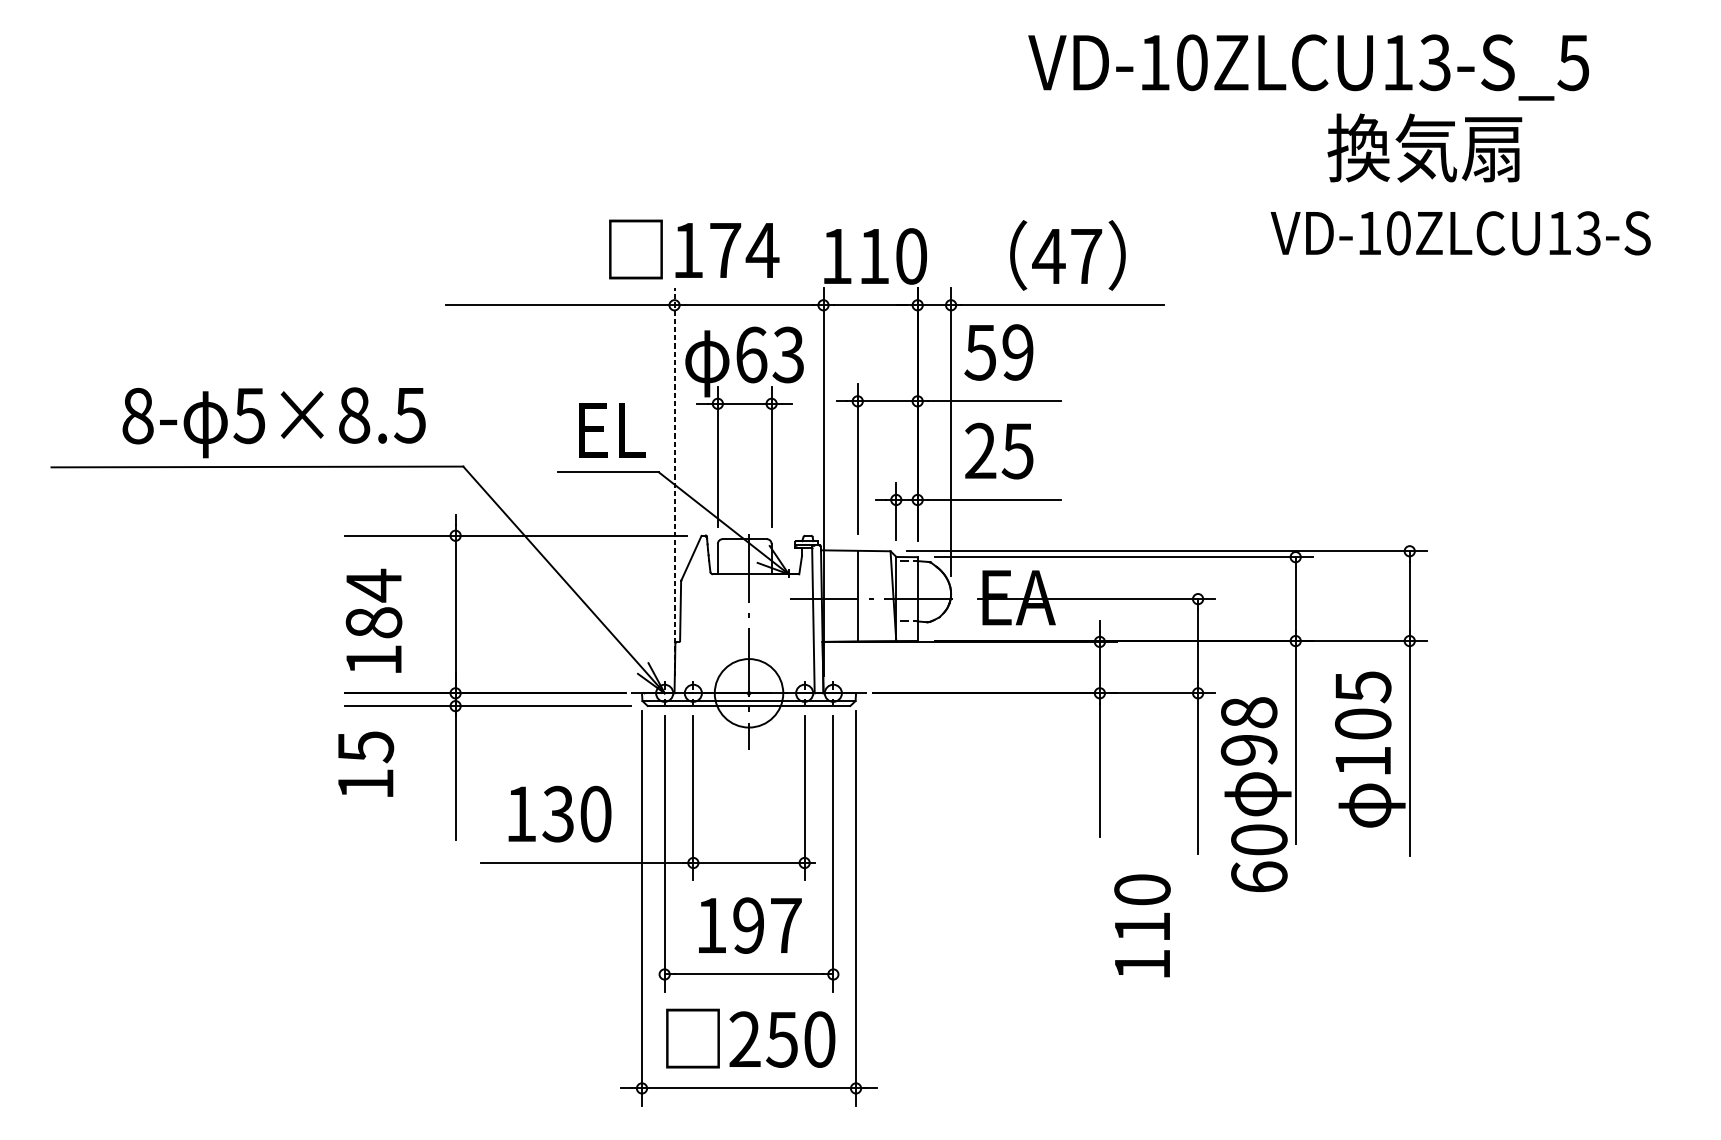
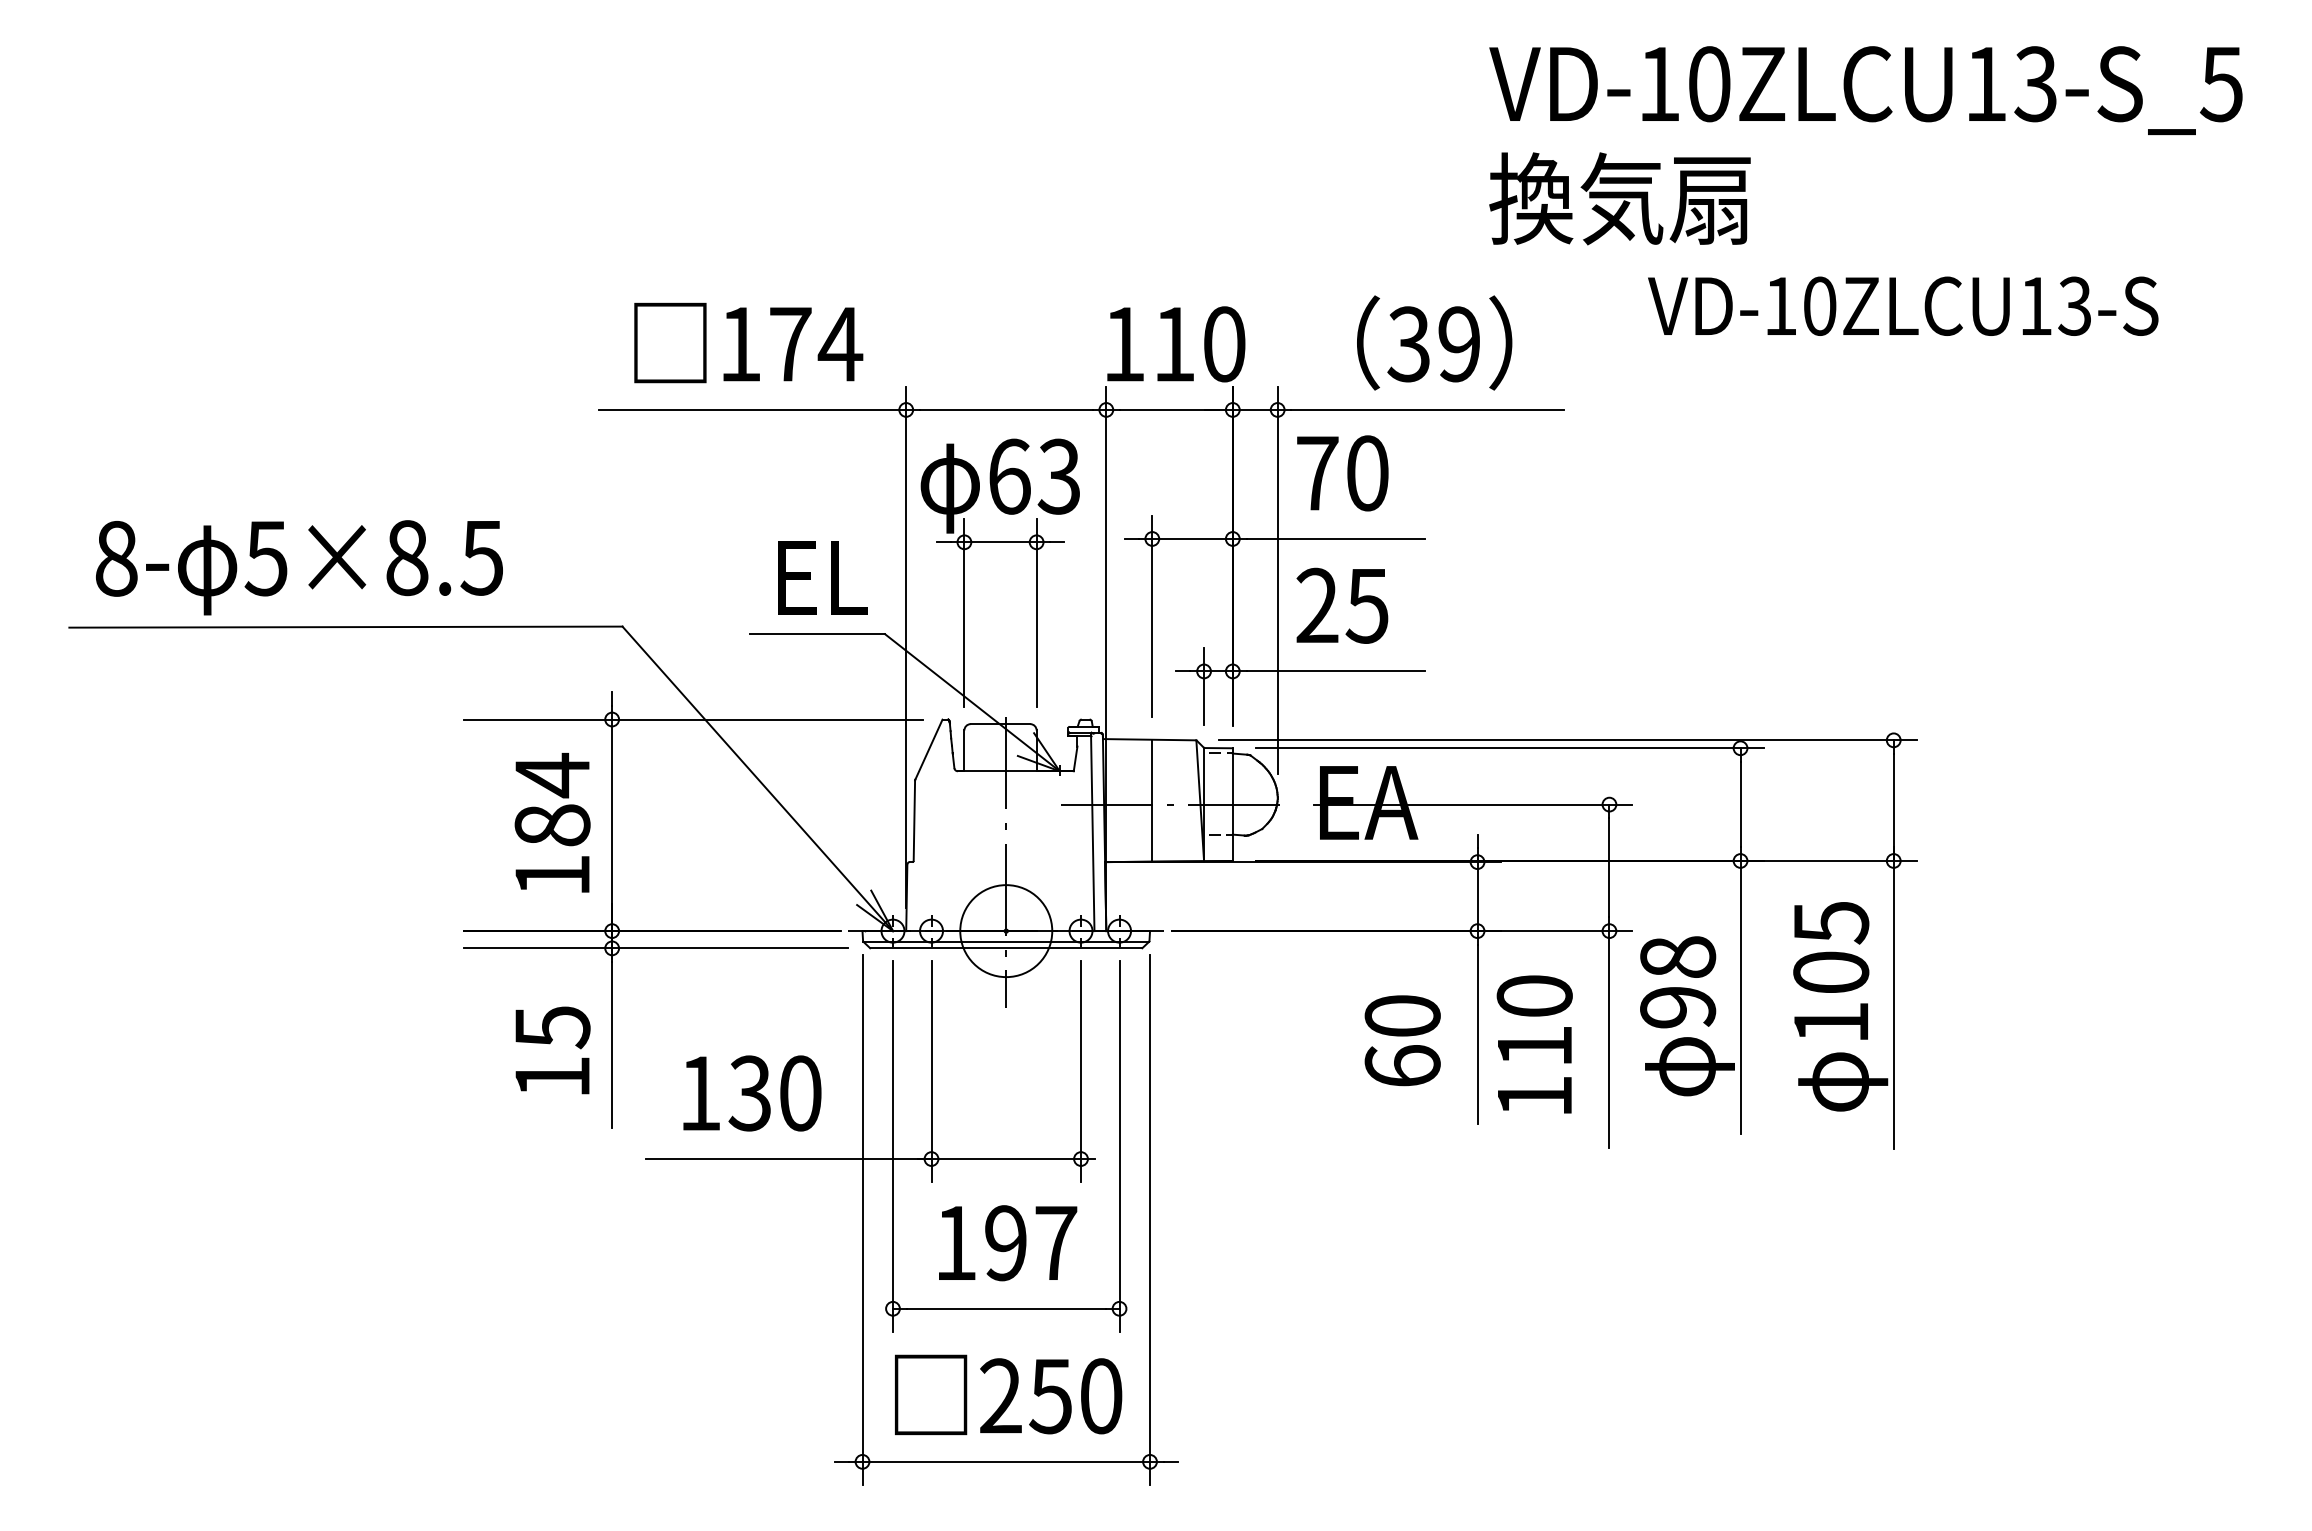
text: (1308, 67) -> (1865, 90), moved
text: (1424, 147) -> (1619, 198), moved
text: (1460, 232) -> (1903, 305), moved
text: (694, 249) -> (748, 342), moved
text: (1067, 256) -> (1433, 344), 47 -> 39
text: (998, 352) -> (1341, 473), 59 -> 70
text: (274, 422) -> (299, 567), moved
line: (674, 482) -> (906, 647), dashed -> solid
text: (373, 620) -> (552, 822), moved
text: (365, 764) -> (552, 1050), moved
text: (1259, 858) -> (1402, 1040), moved
text: (1142, 925) -> (1534, 1044), moved

